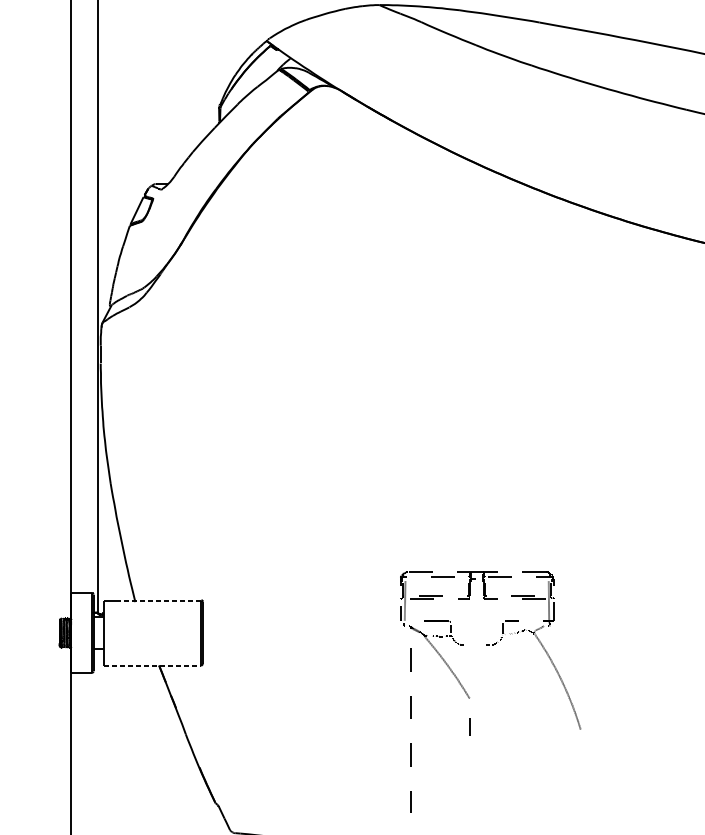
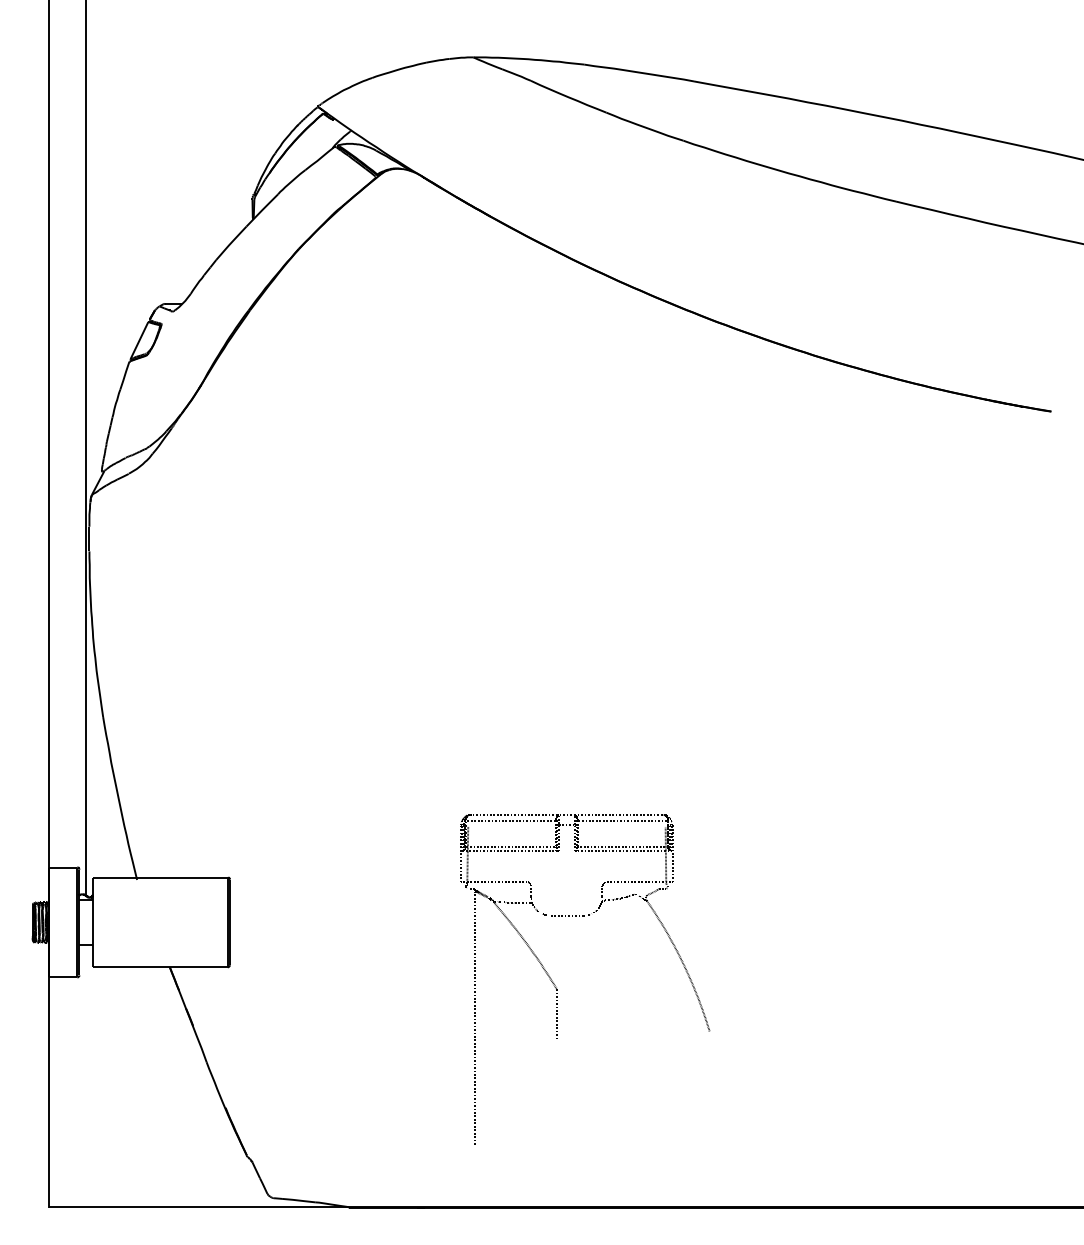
line: (160, 600) -> (171, 877), dashed -> solid
line: (153, 665) -> (161, 967), dashed -> solid
part: (470, 699) -> (557, 989), moved

